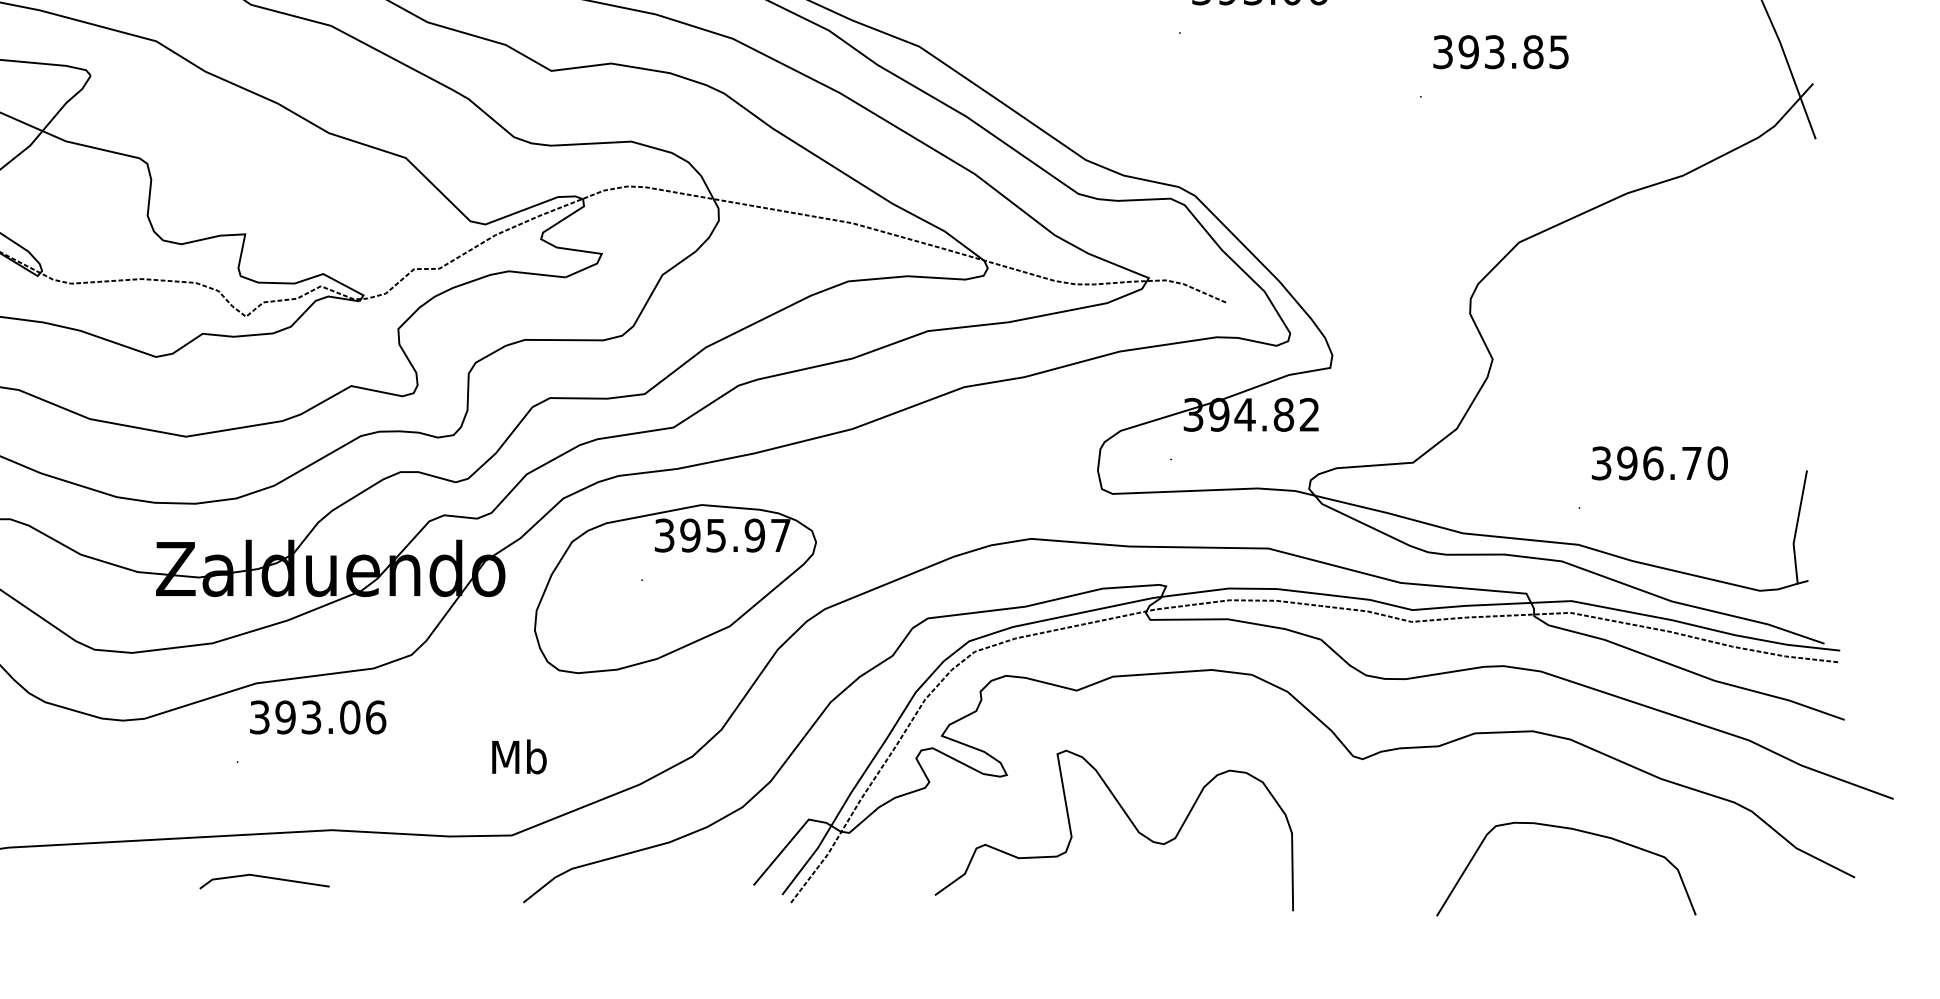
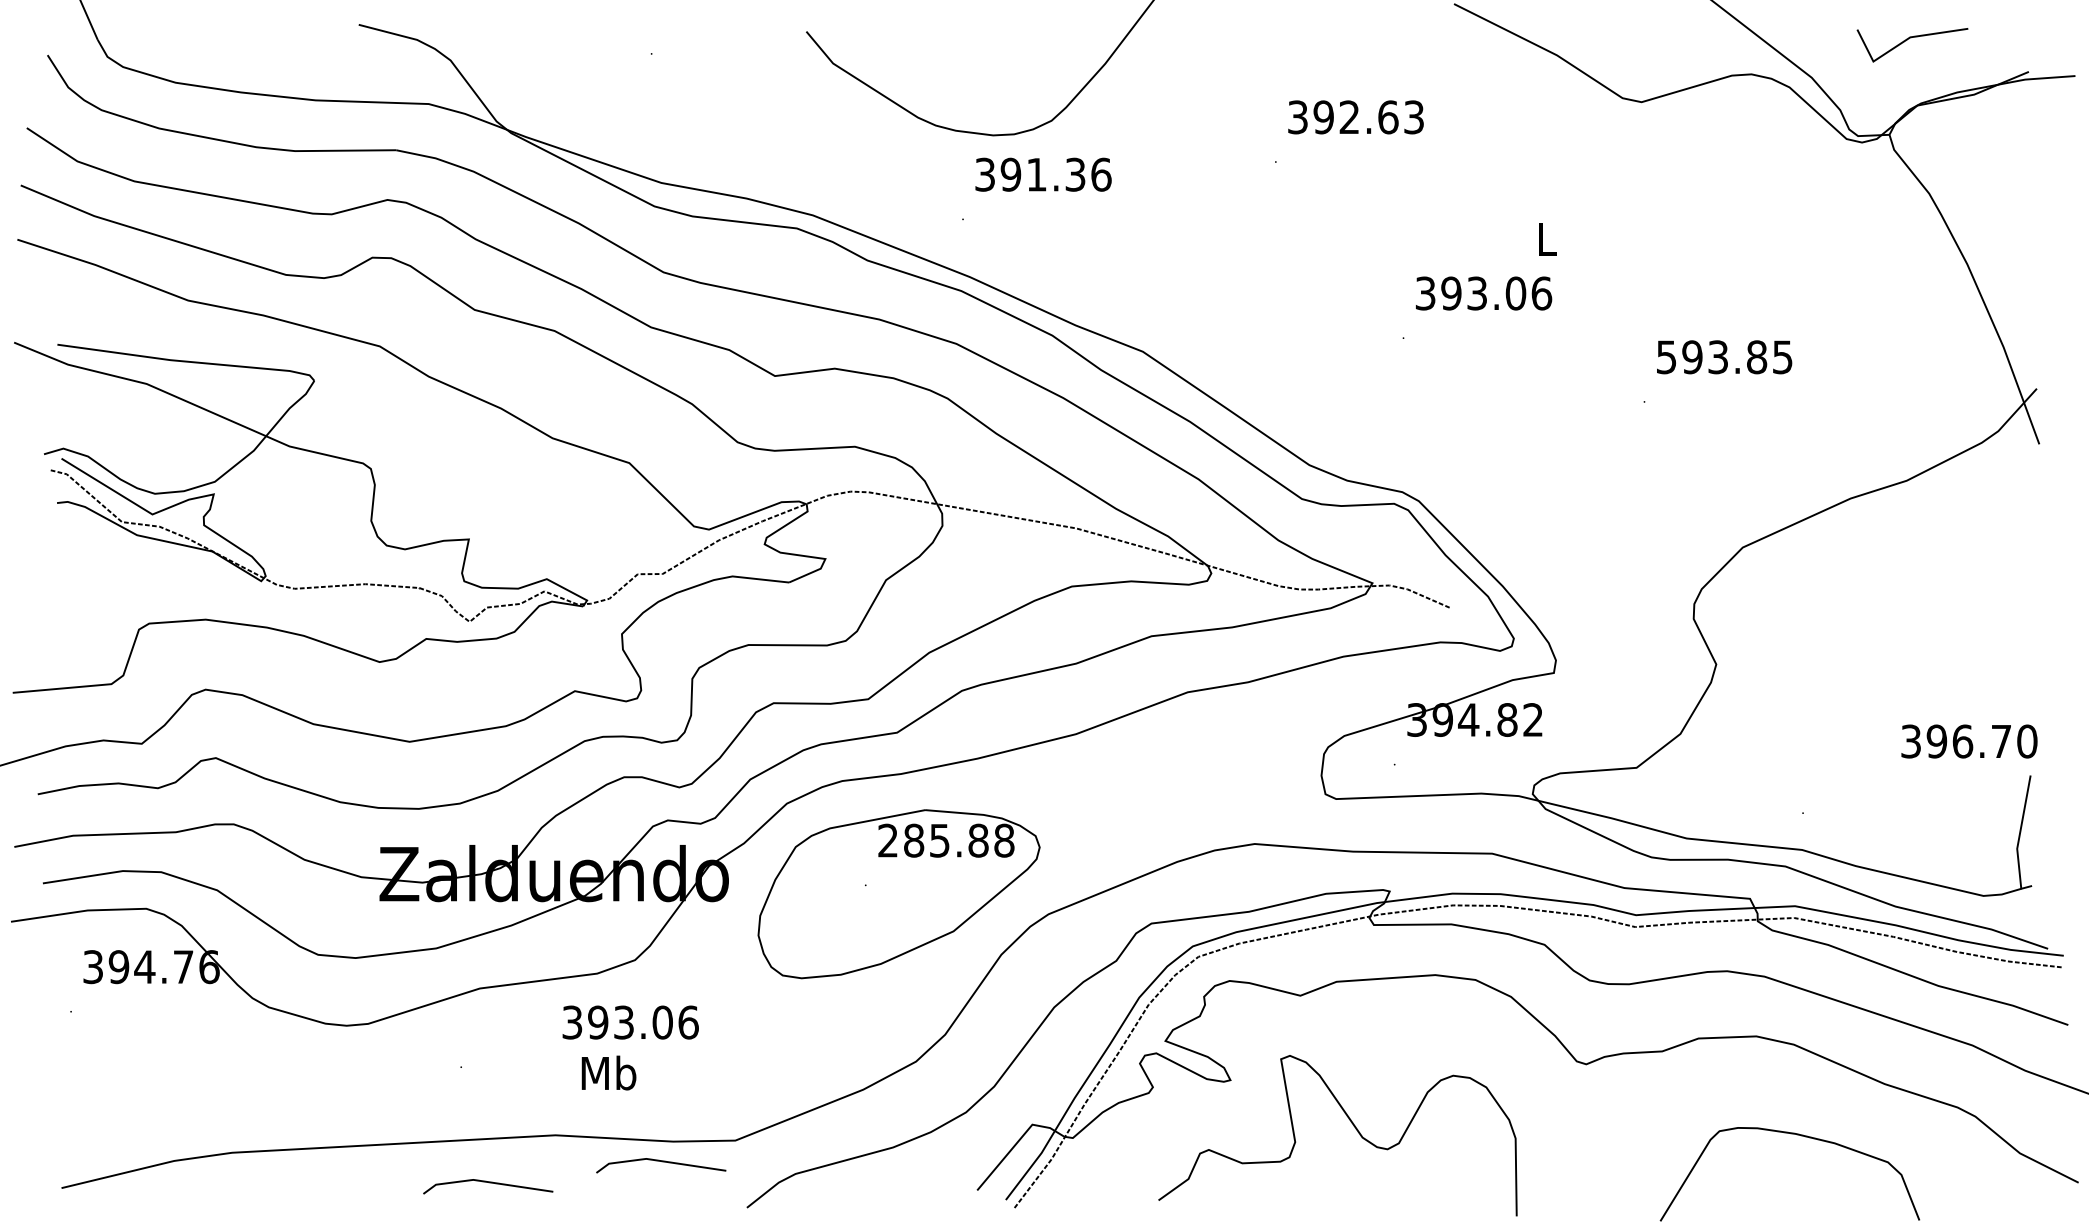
text: (1442, 51) -> (1666, 356), 393.85 -> 593.85
text: (1659, 463) -> (1969, 741), moved
text: (722, 535) -> (946, 840), 395.97 -> 285.88
text: (317, 717) -> (630, 1022), moved
text: (518, 756) -> (608, 1072), moved
line: (438, 857) -> (662, 1162), added

